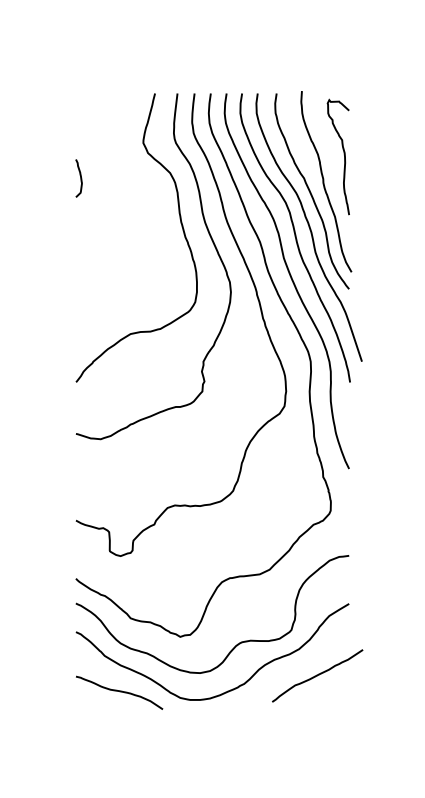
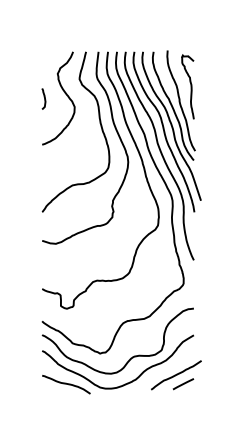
curve: (116, 168) -> (64, 93), added
line: (330, 692) -> (183, 384), added

